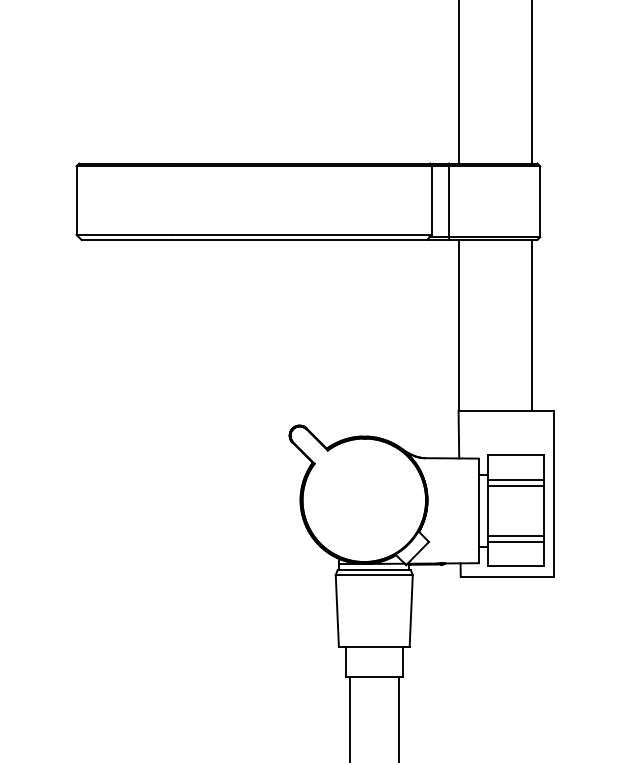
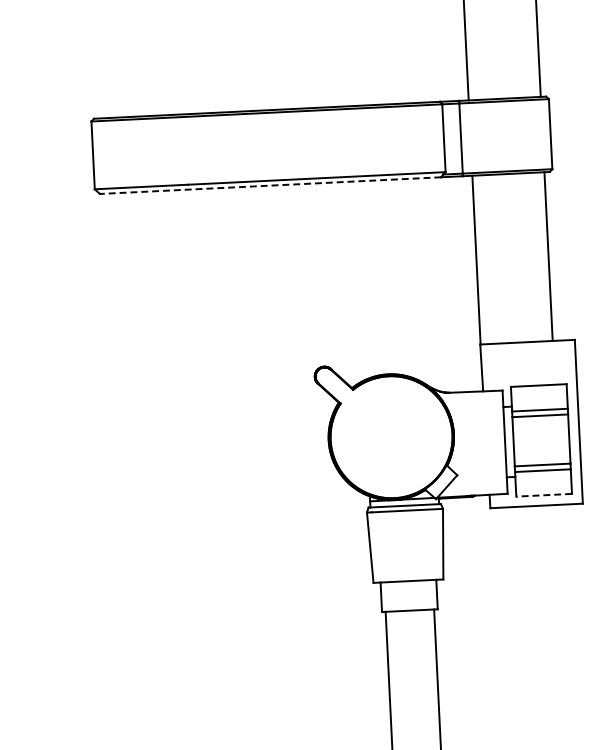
line: (254, 239) -> (270, 185), solid -> dashed
line: (515, 566) -> (543, 495), solid -> dashed

